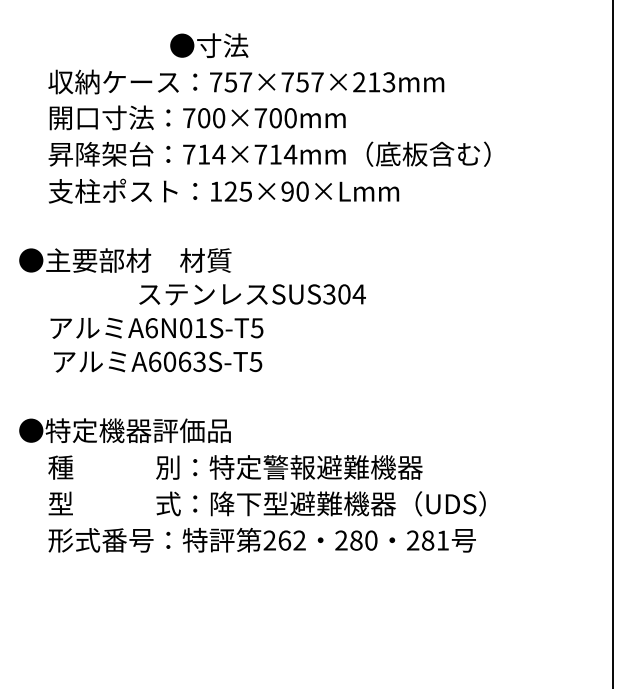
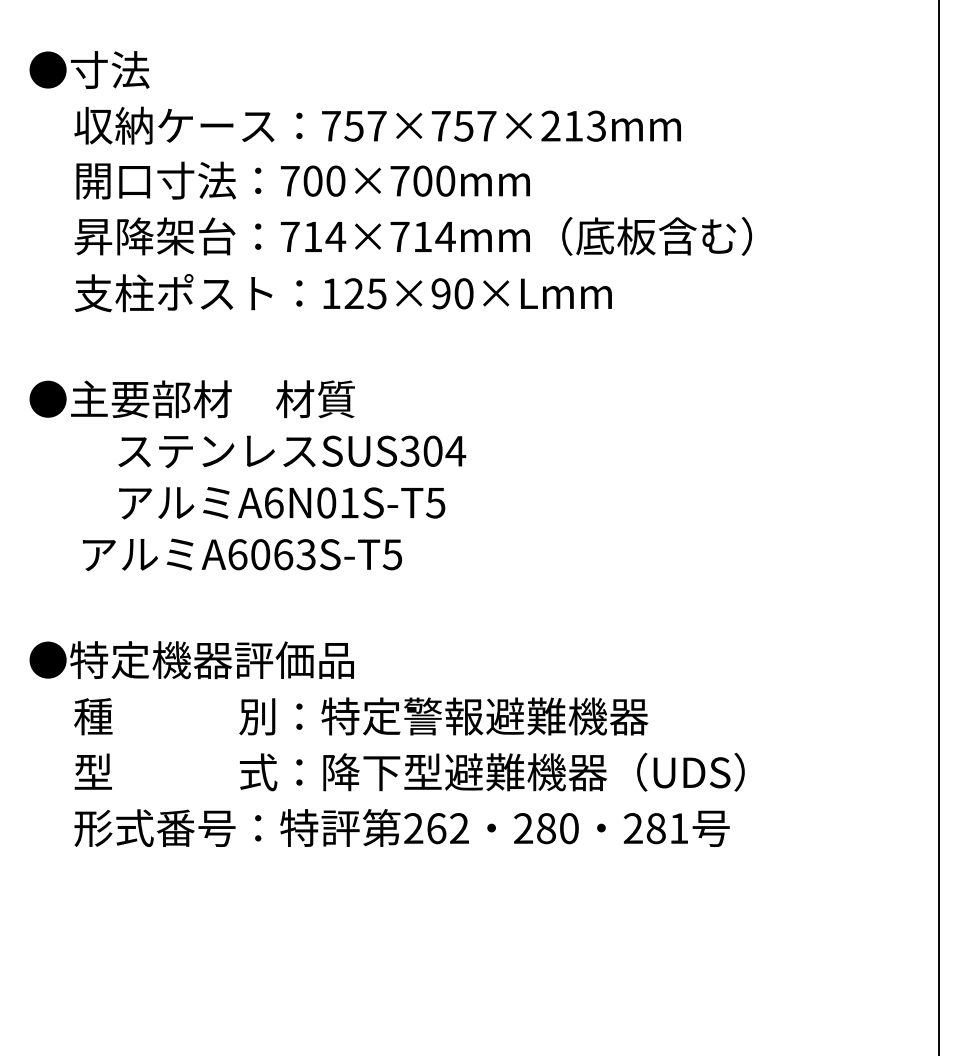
text: (209, 45) -> (89, 69), moved
text: (252, 294) -> (292, 451), moved
text: (156, 327) -> (281, 501), moved

